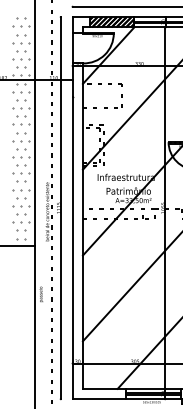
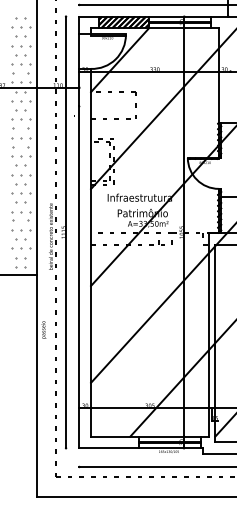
part: (20, 67) -> (20, 73), size x1.6
part: (20, 117) -> (20, 129), size x1.6
part: (20, 132) -> (20, 147), size x1.6
part: (20, 198) -> (20, 221), size x1.6

